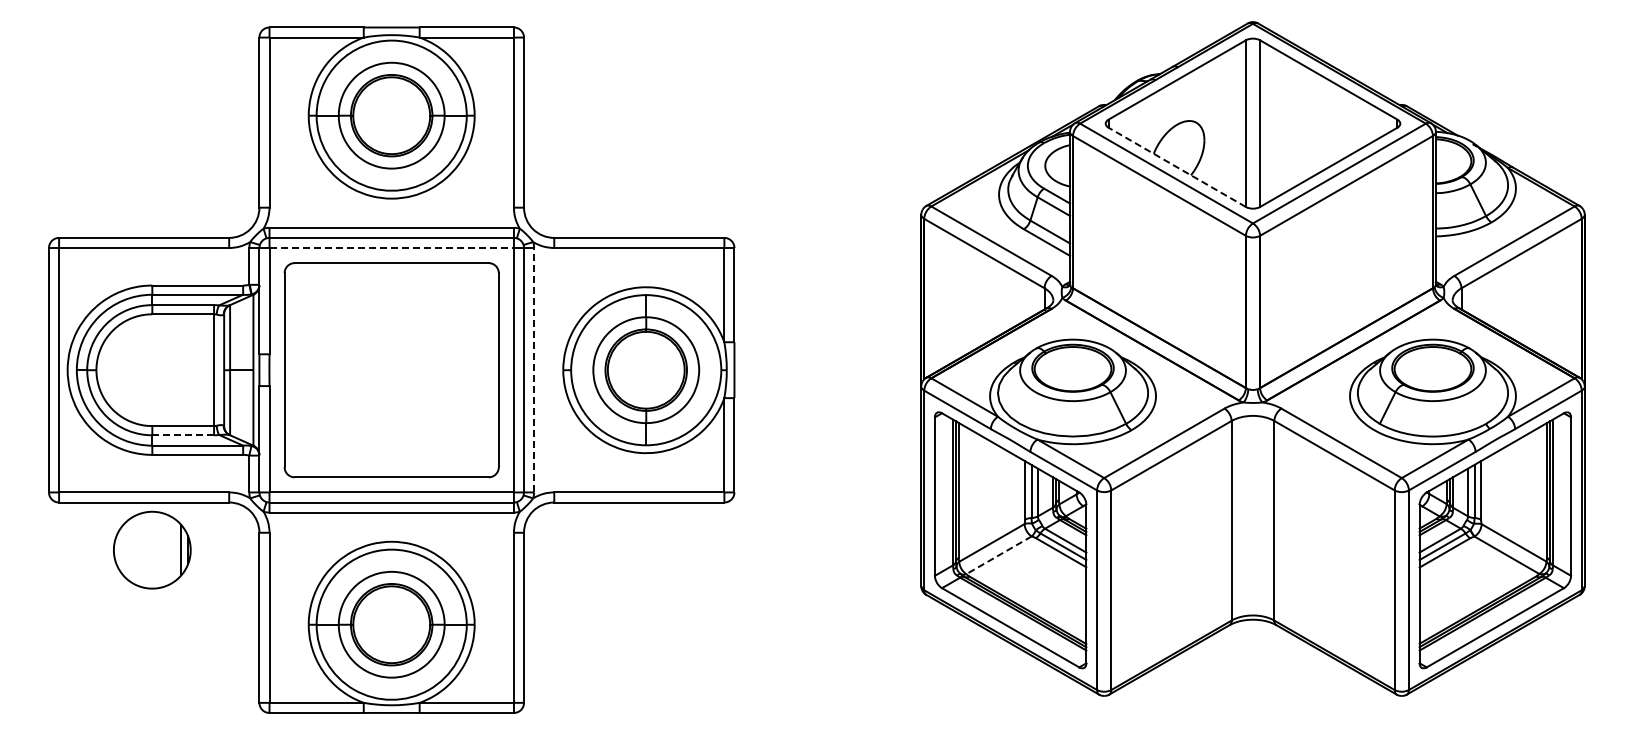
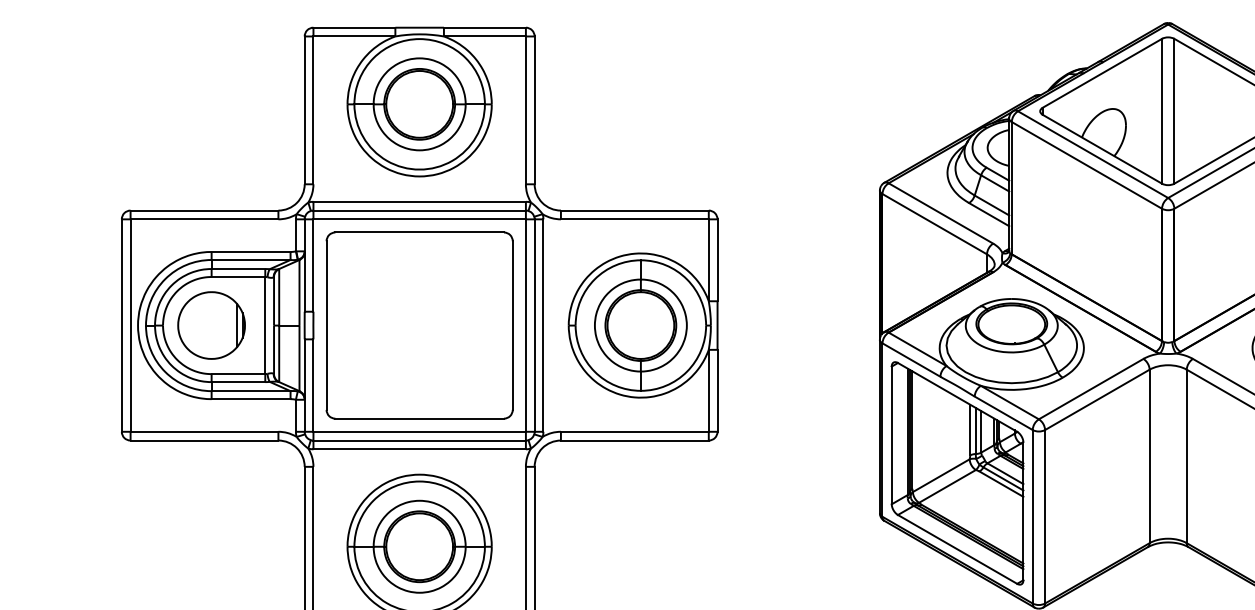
line: (1176, 167) -> (1101, 149), dashed -> solid
line: (392, 248) -> (420, 219), dashed -> solid
line: (534, 369) -> (543, 324), dashed -> solid
line: (183, 435) -> (238, 382), dashed -> solid
part: (152, 549) -> (211, 324), moved
line: (999, 555) -> (947, 486), dashed -> solid

